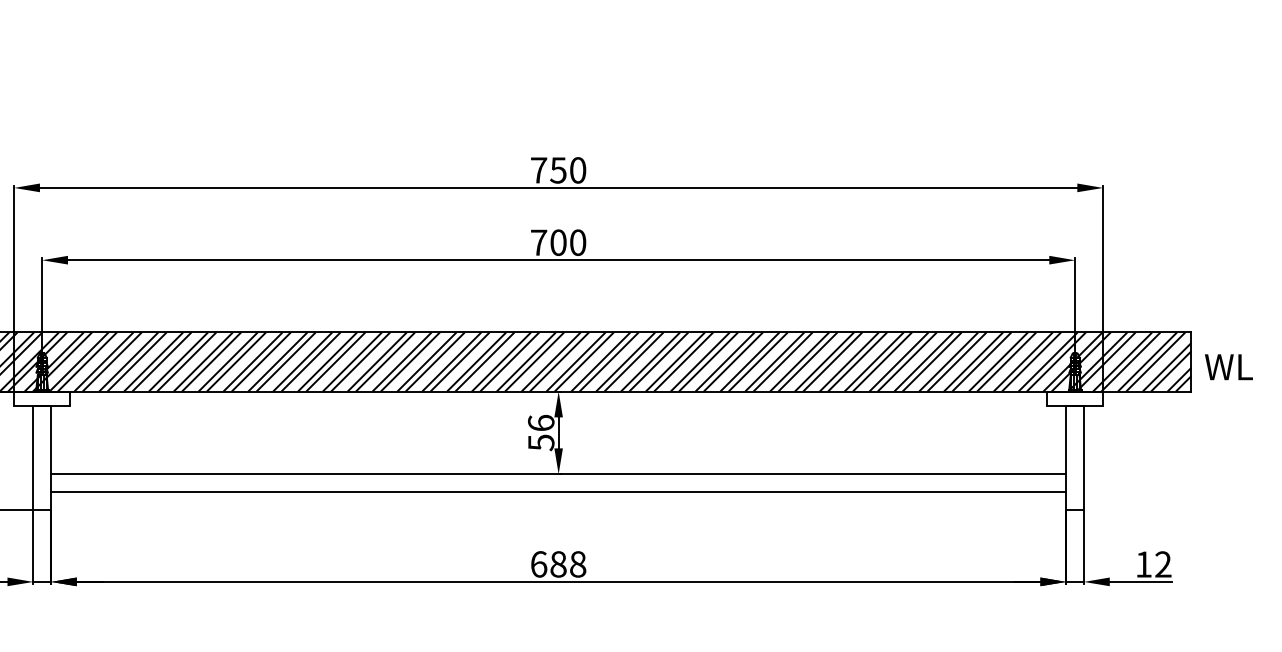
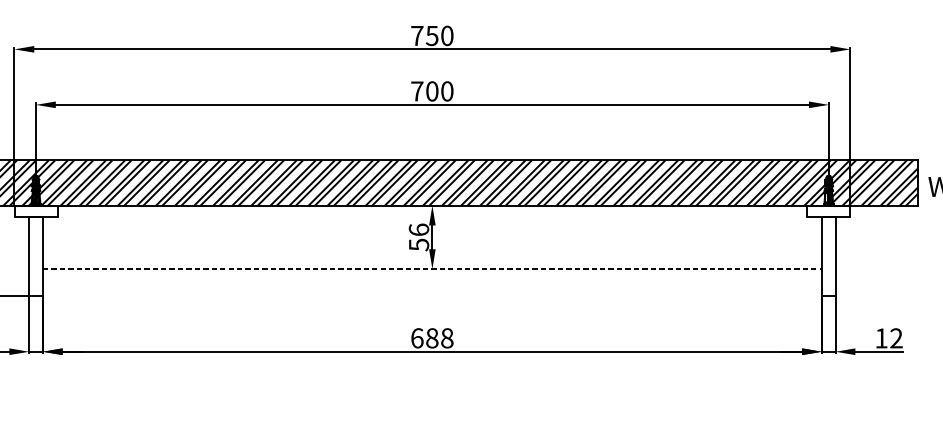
line: (558, 474) -> (432, 269), solid -> dashed
line: (558, 491) -> (432, 282), removed

